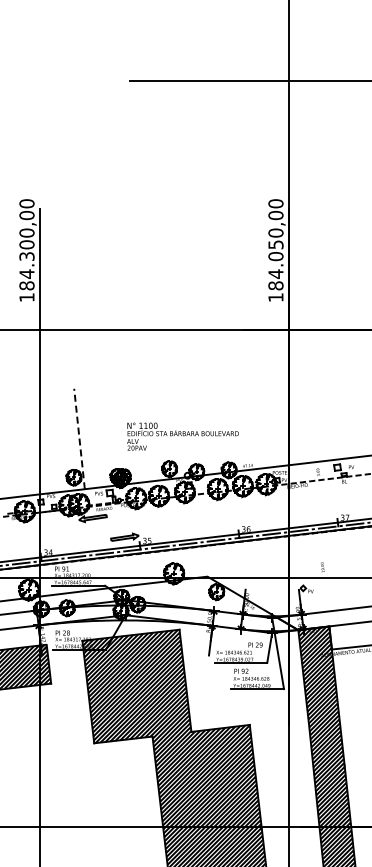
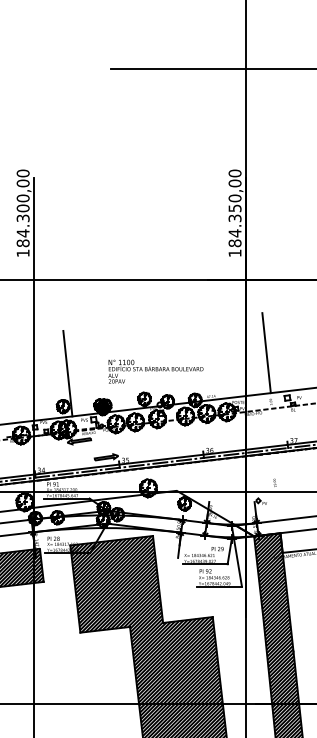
text: (275, 256) -> (234, 218), 184.050,00 -> 184.350,00
line: (312, 414) -> (266, 352), added
line: (79, 438) -> (67, 373), dashed -> solid

